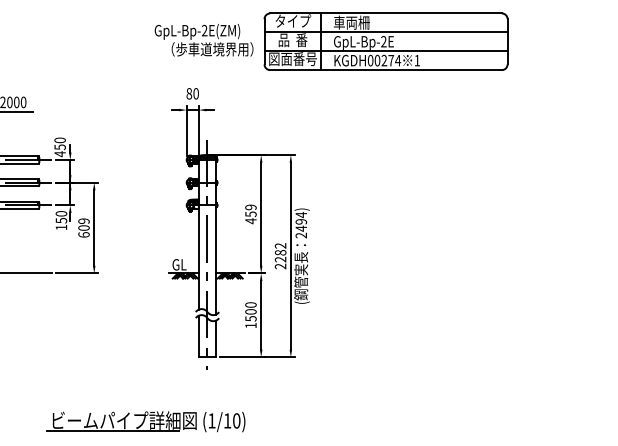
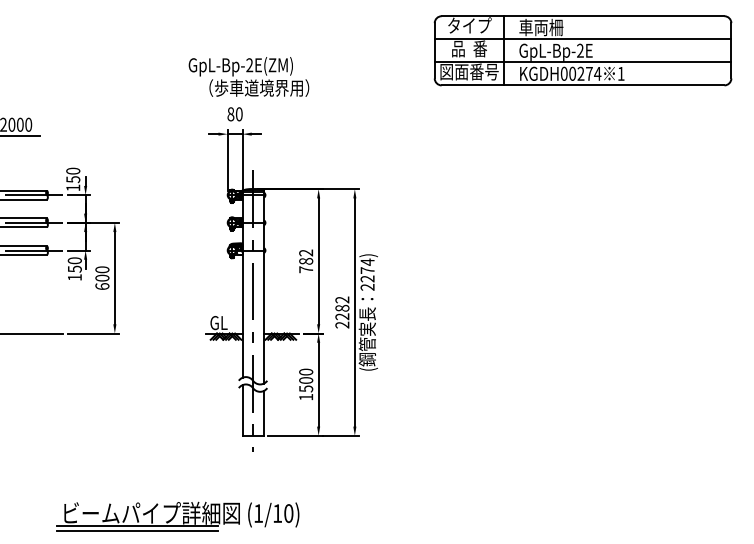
text: (203, 39) -> (248, 76), moved
part: (385, 41) -> (582, 50), moved
text: (60, 153) -> (73, 187), 450 -> 150
text: (251, 214) -> (306, 261), 459 -> 782
text: (84, 220) -> (102, 269), 609 -> 600
text: (301, 225) -> (367, 274), 2494) -> 2274)
line: (112, 434) -> (137, 530), added

